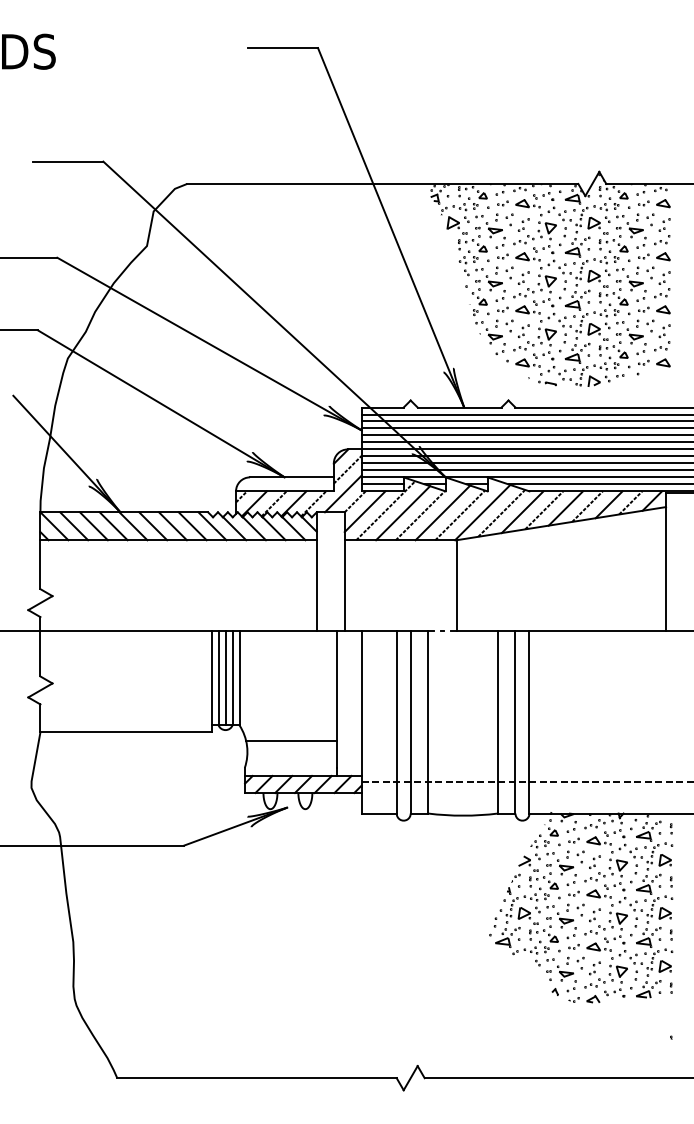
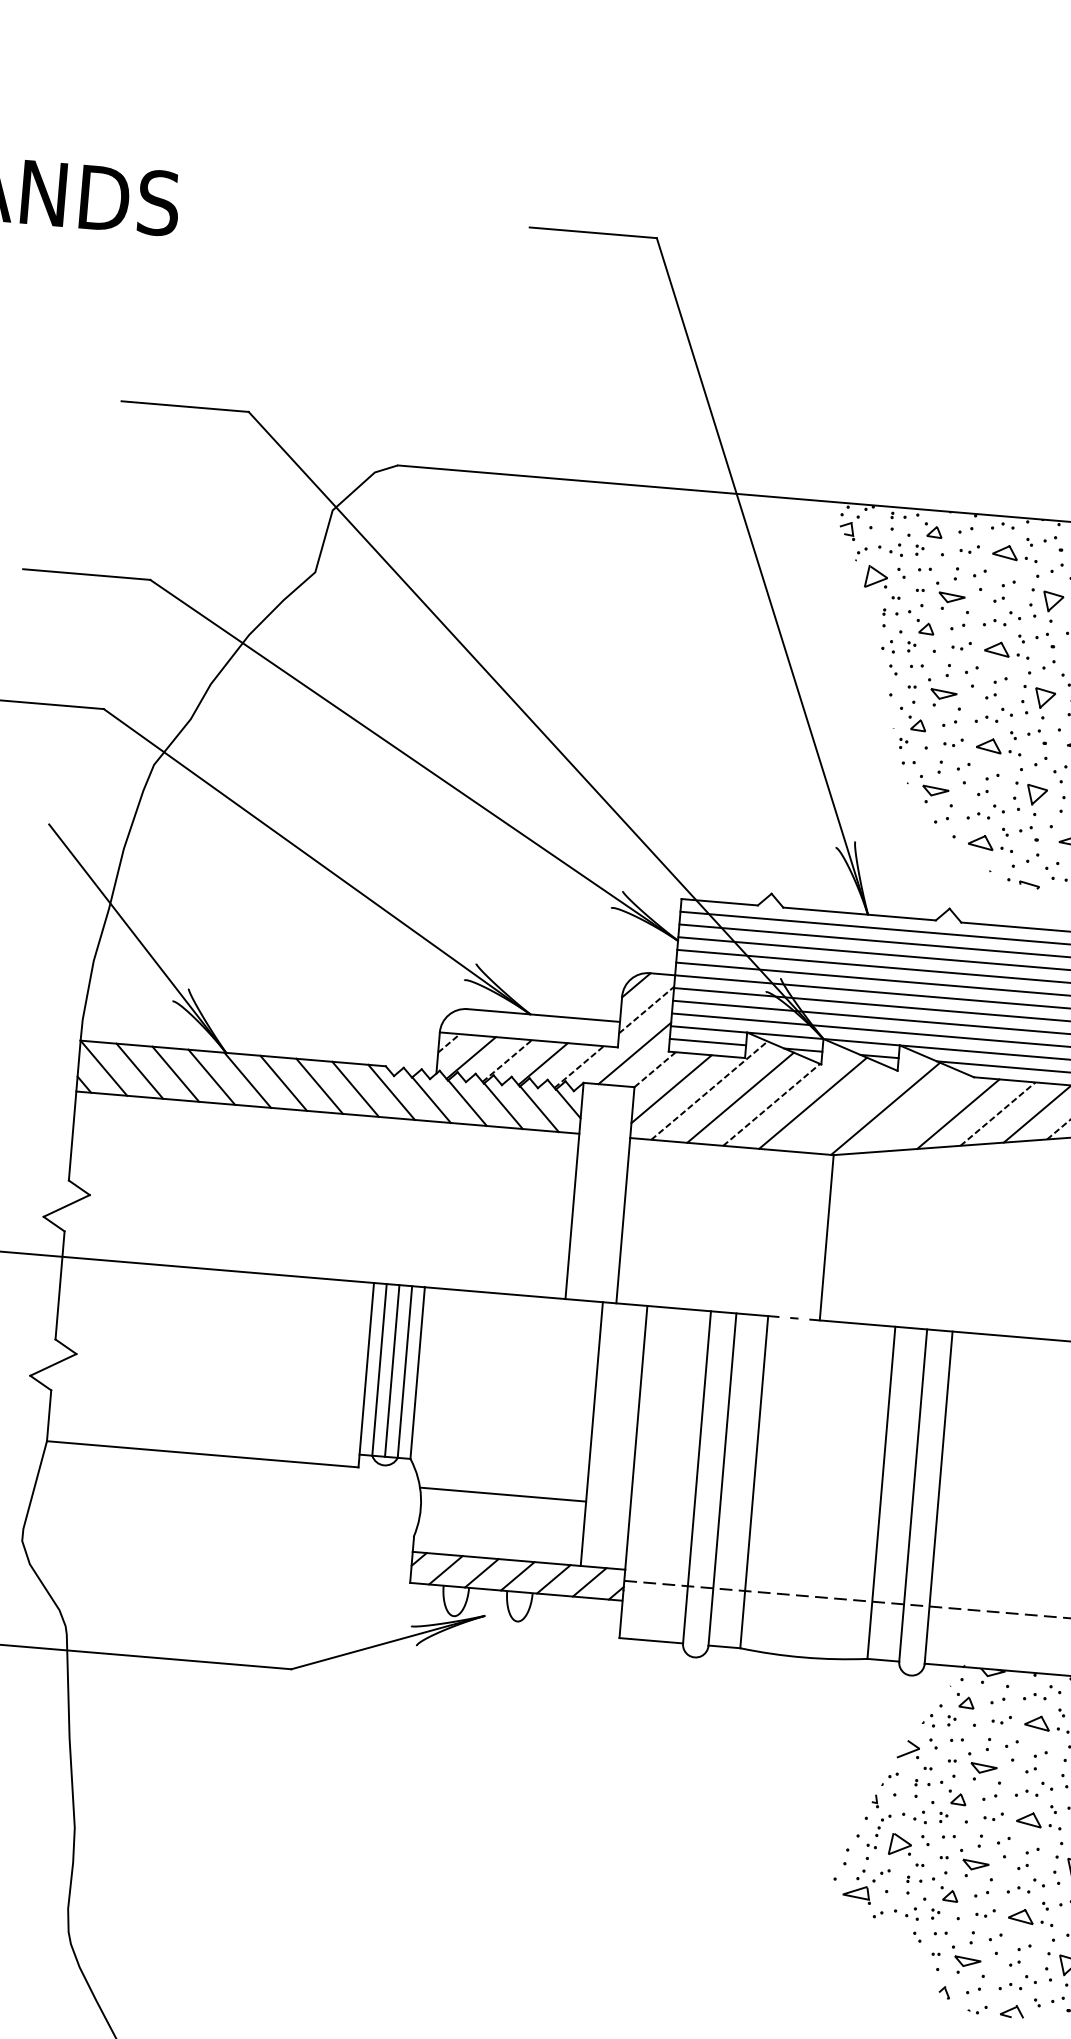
line: (501, 512) -> (919, 1111), removed
line: (460, 515) -> (844, 1110), removed

